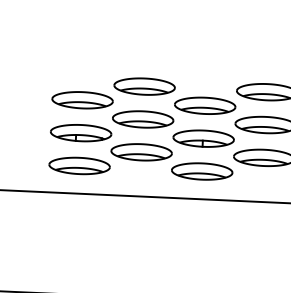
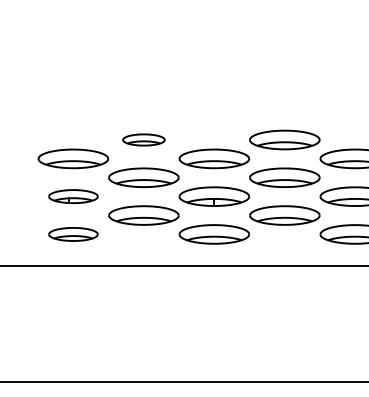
part: (144, 86) -> (143, 139), size x0.6
part: (81, 132) -> (73, 196), size x0.7
part: (79, 166) -> (73, 234), size x0.7

